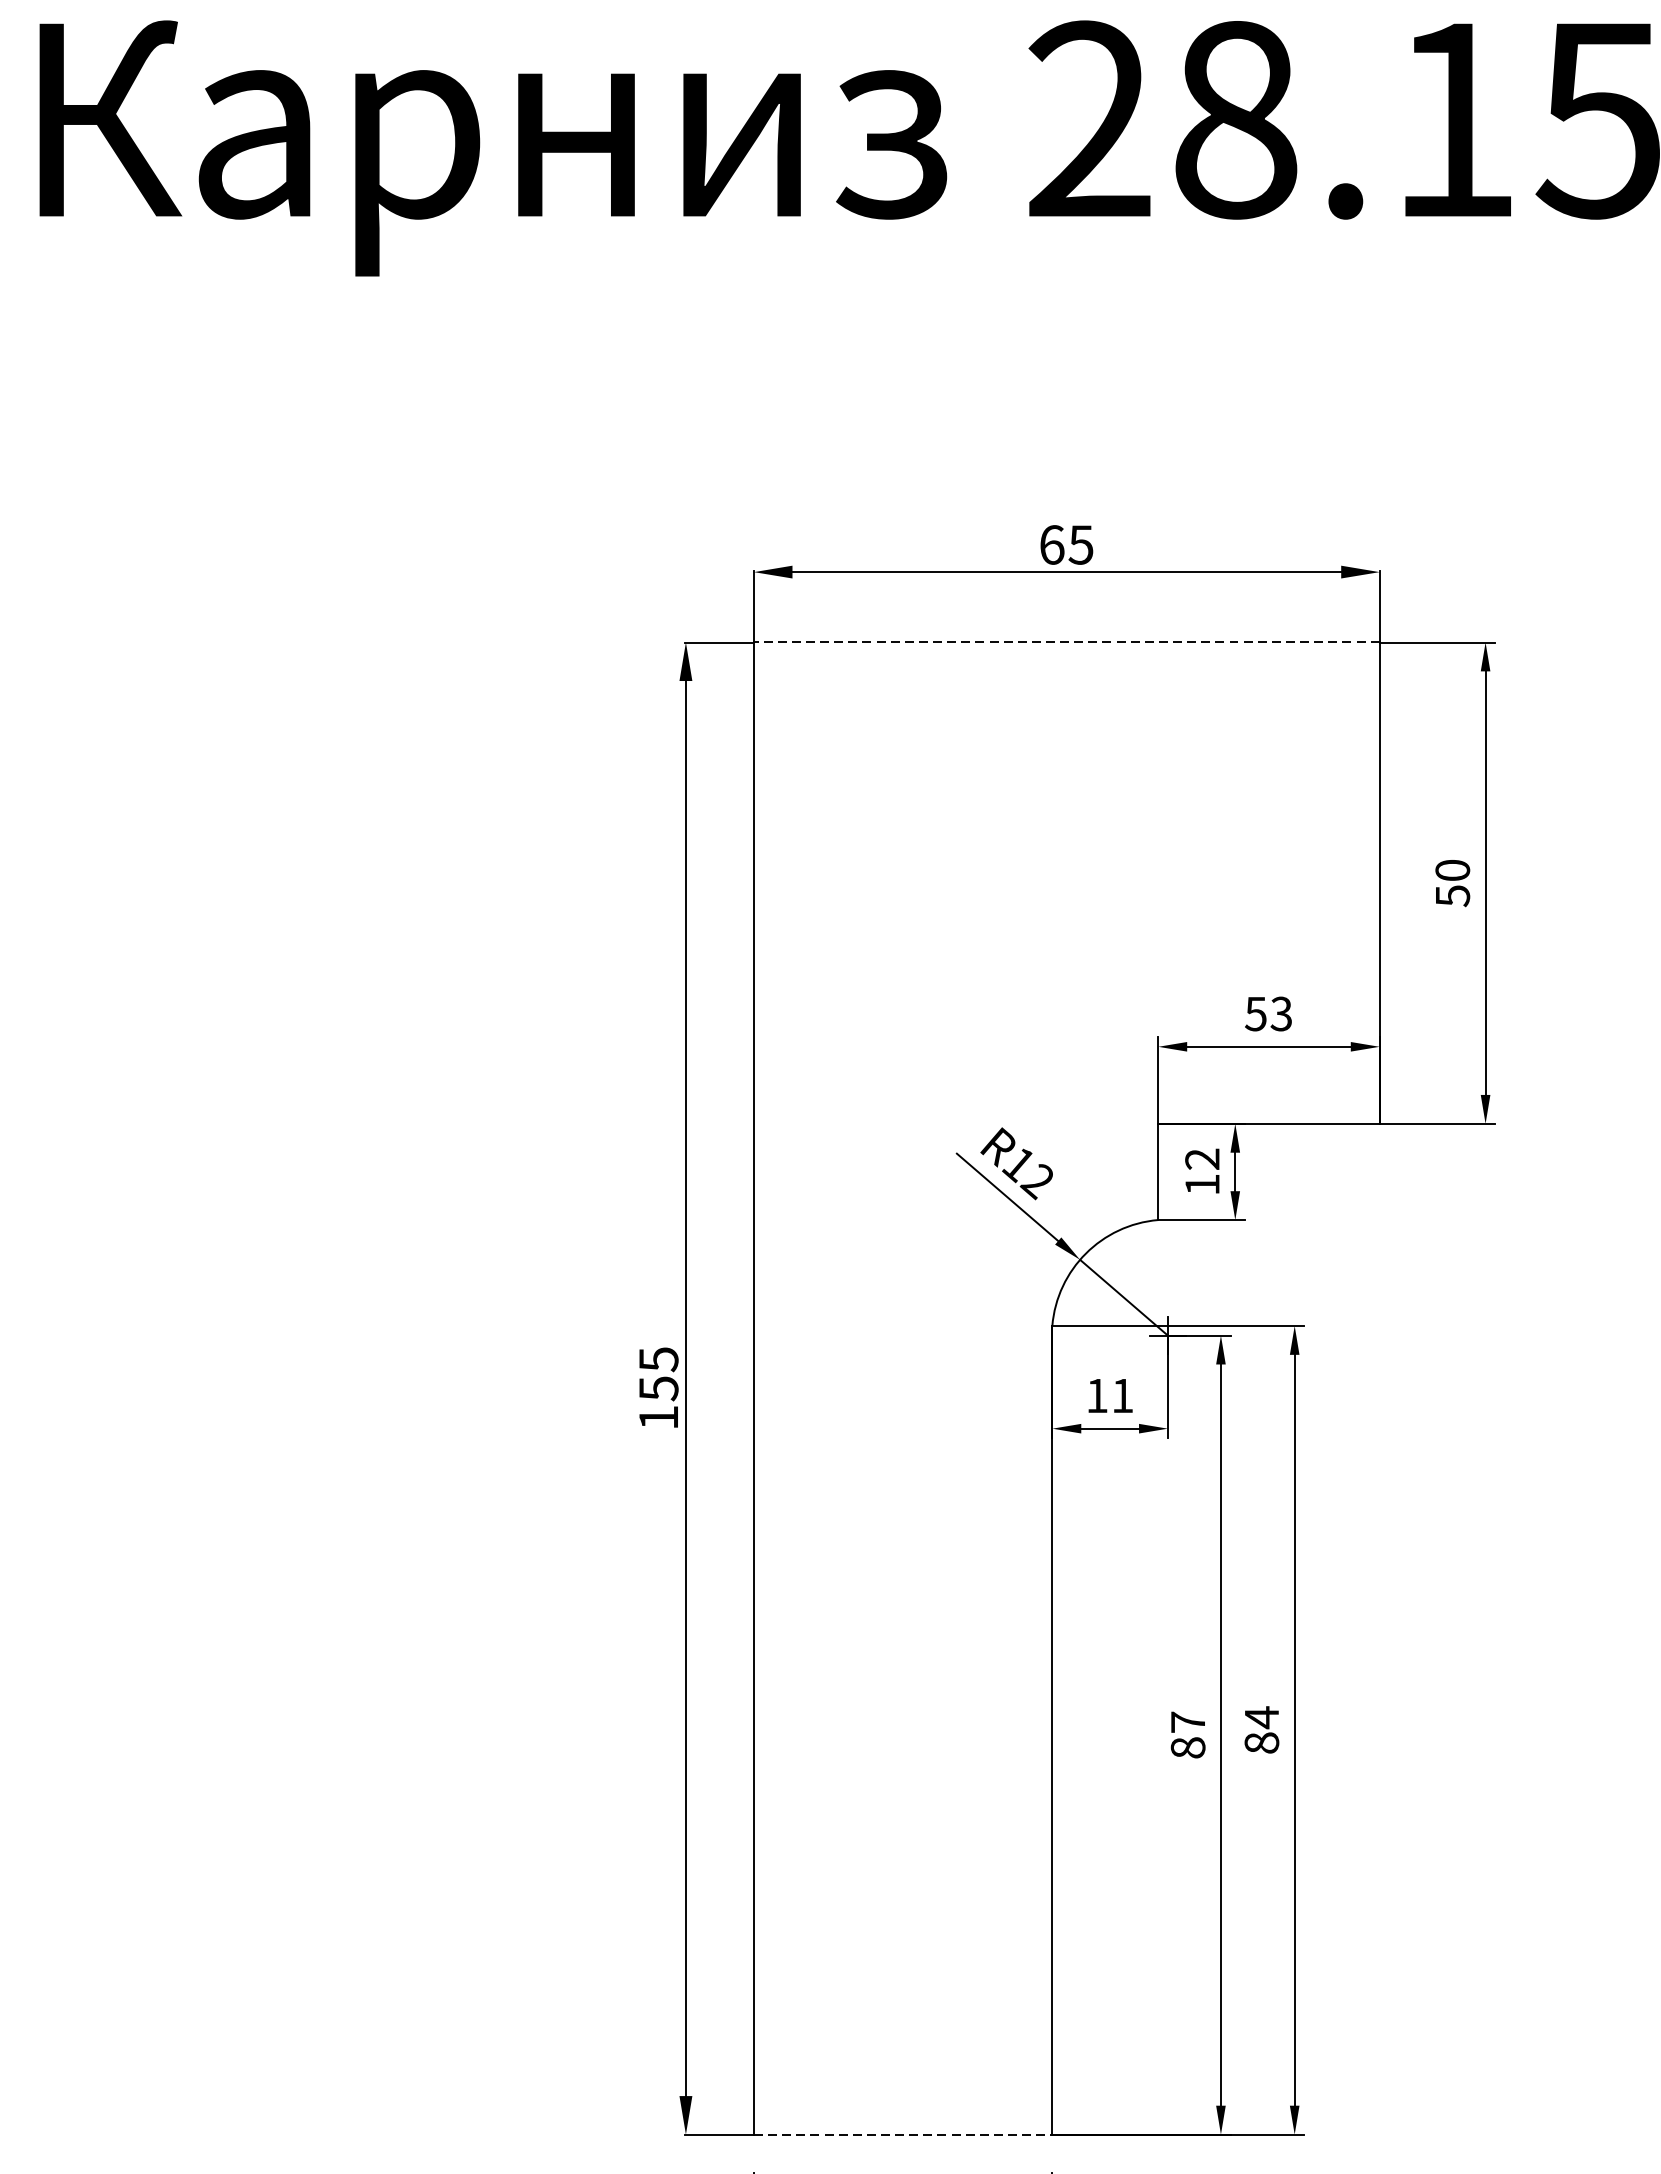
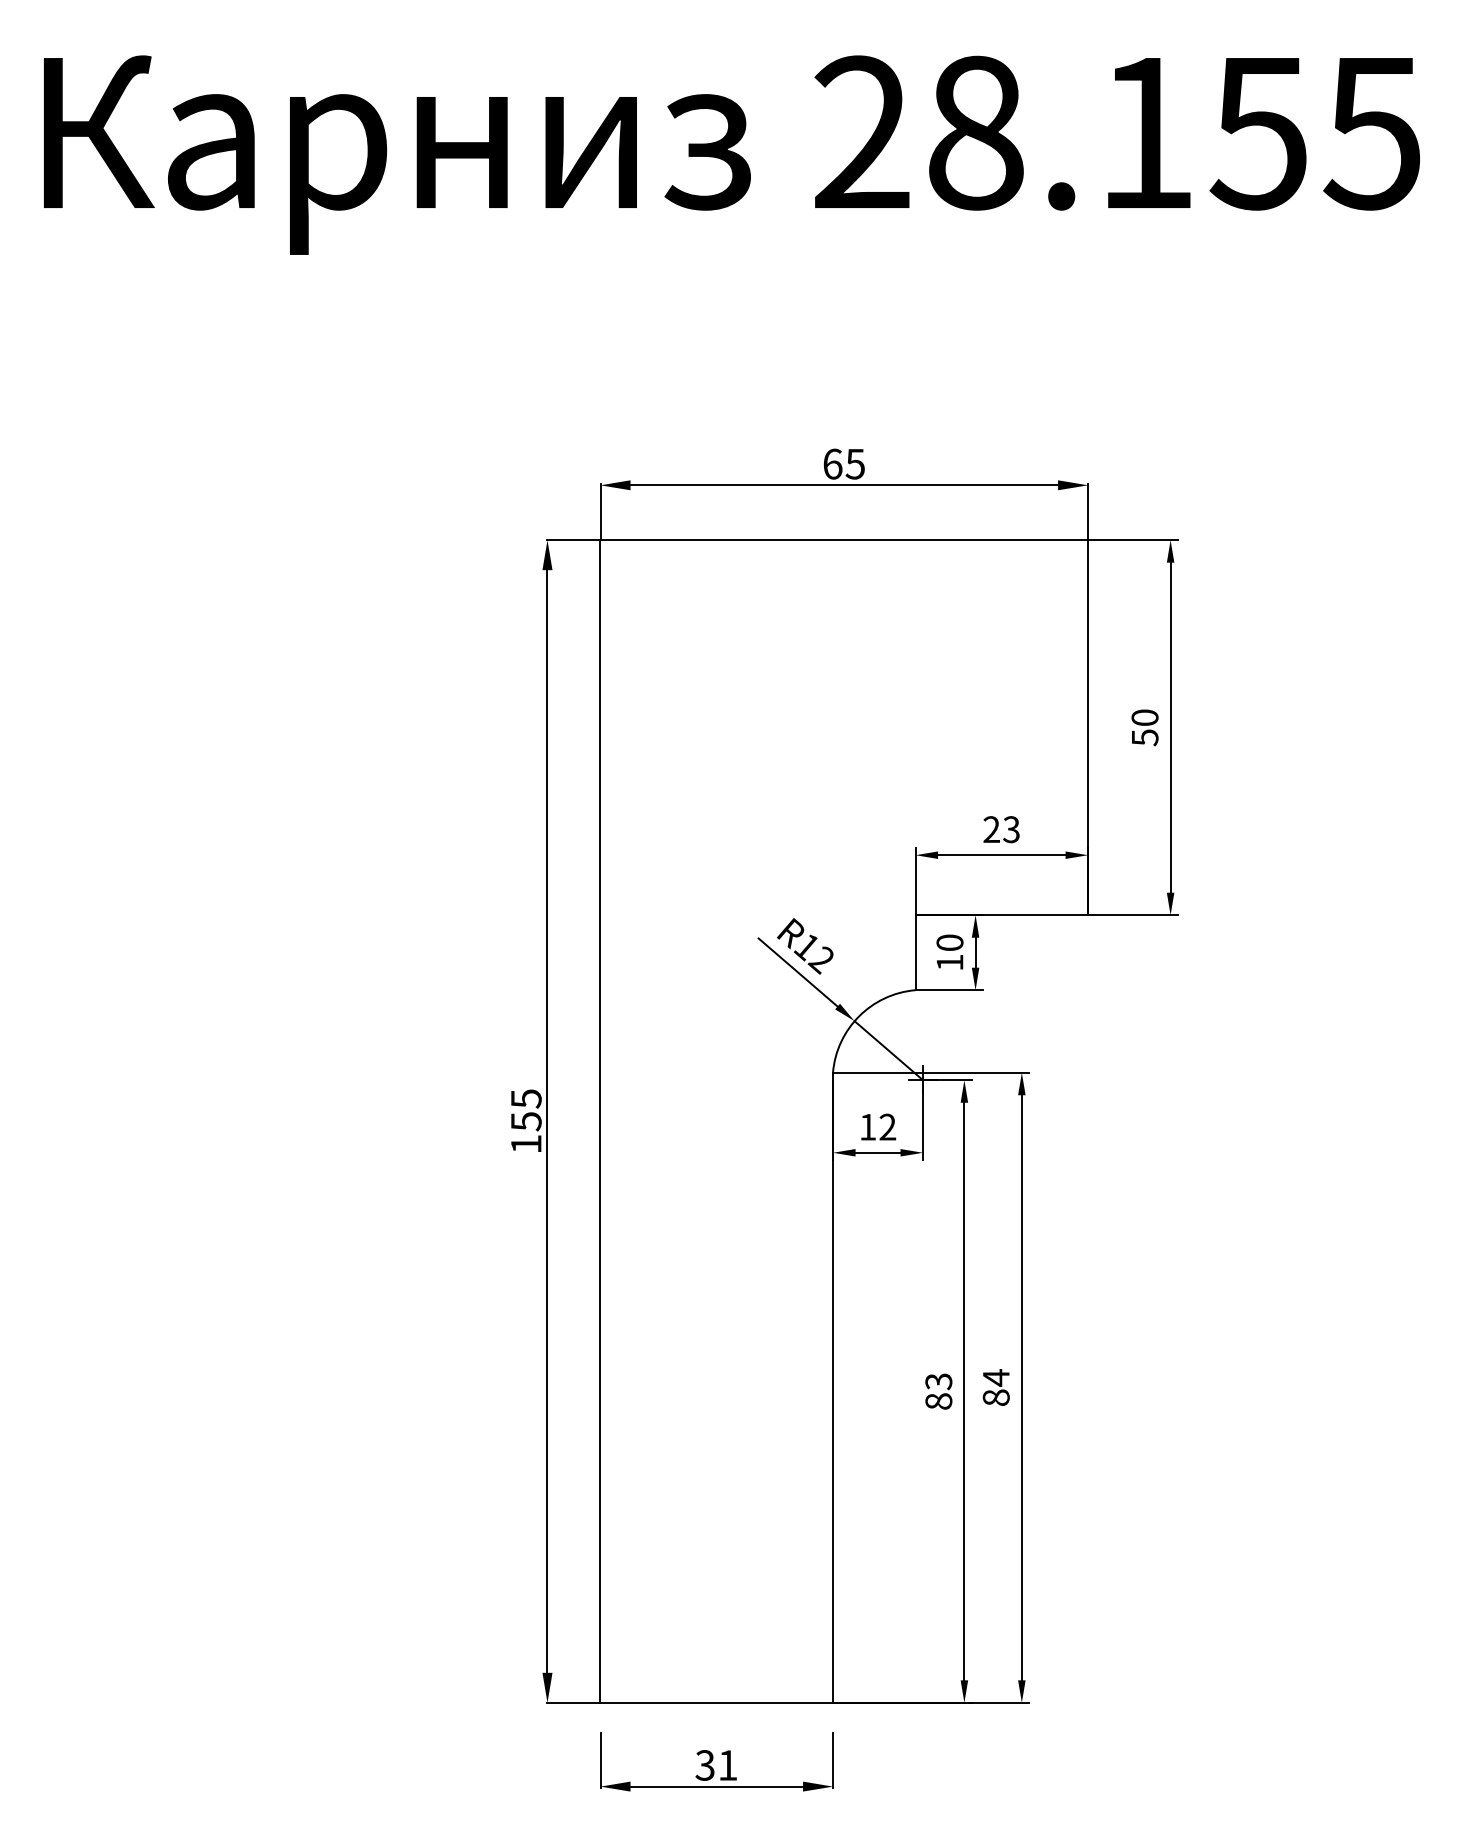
line: (1067, 642) -> (844, 540), dashed -> solid
text: (1255, 1013) -> (991, 829), 53 -> 23
text: (1201, 1158) -> (949, 942), 12 -> 10
text: (1122, 1394) -> (887, 1126), 11 -> 12
text: (1187, 1722) -> (938, 1381), 87 -> 83
line: (904, 2134) -> (717, 1702), dashed -> solid

